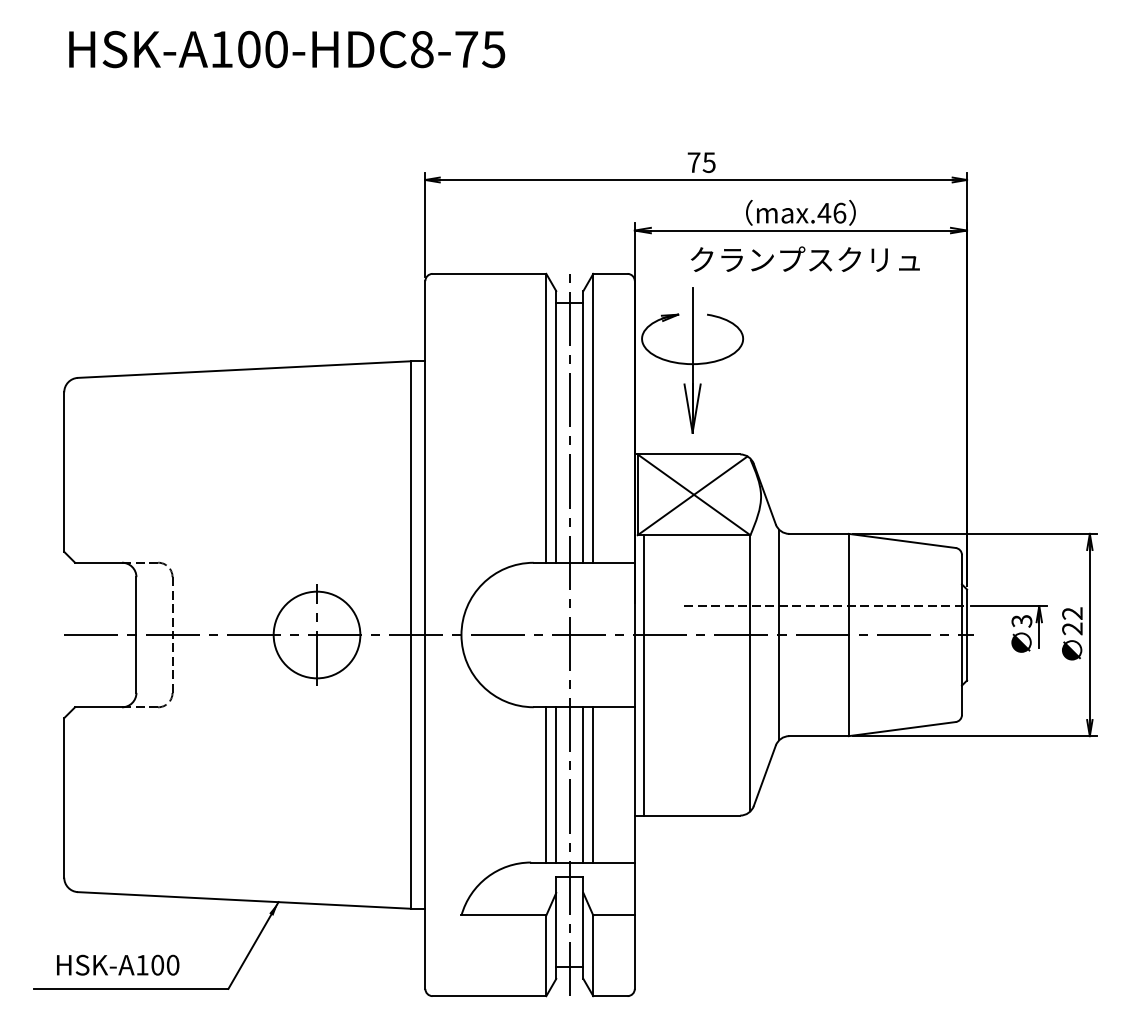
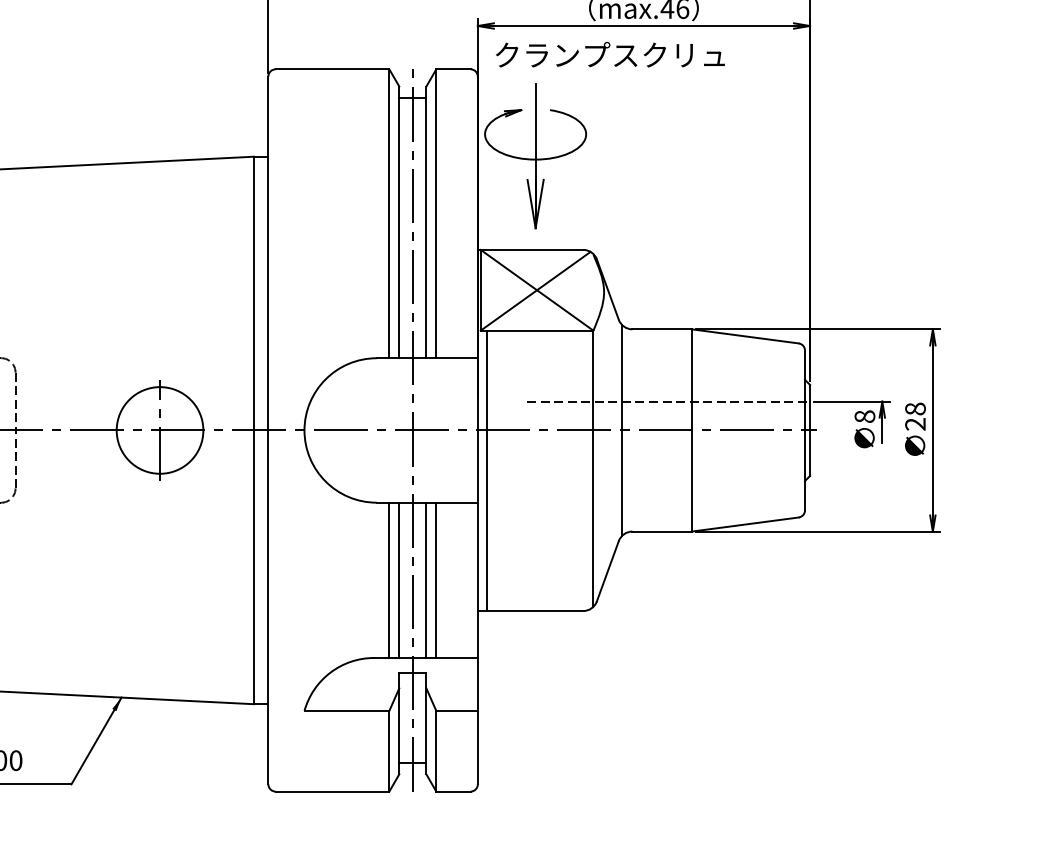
text: (805, 258) -> (610, 53), moved
text: (1072, 613) -> (915, 408), 22 -> 28
text: (1021, 620) -> (864, 415), 3 -> 8

